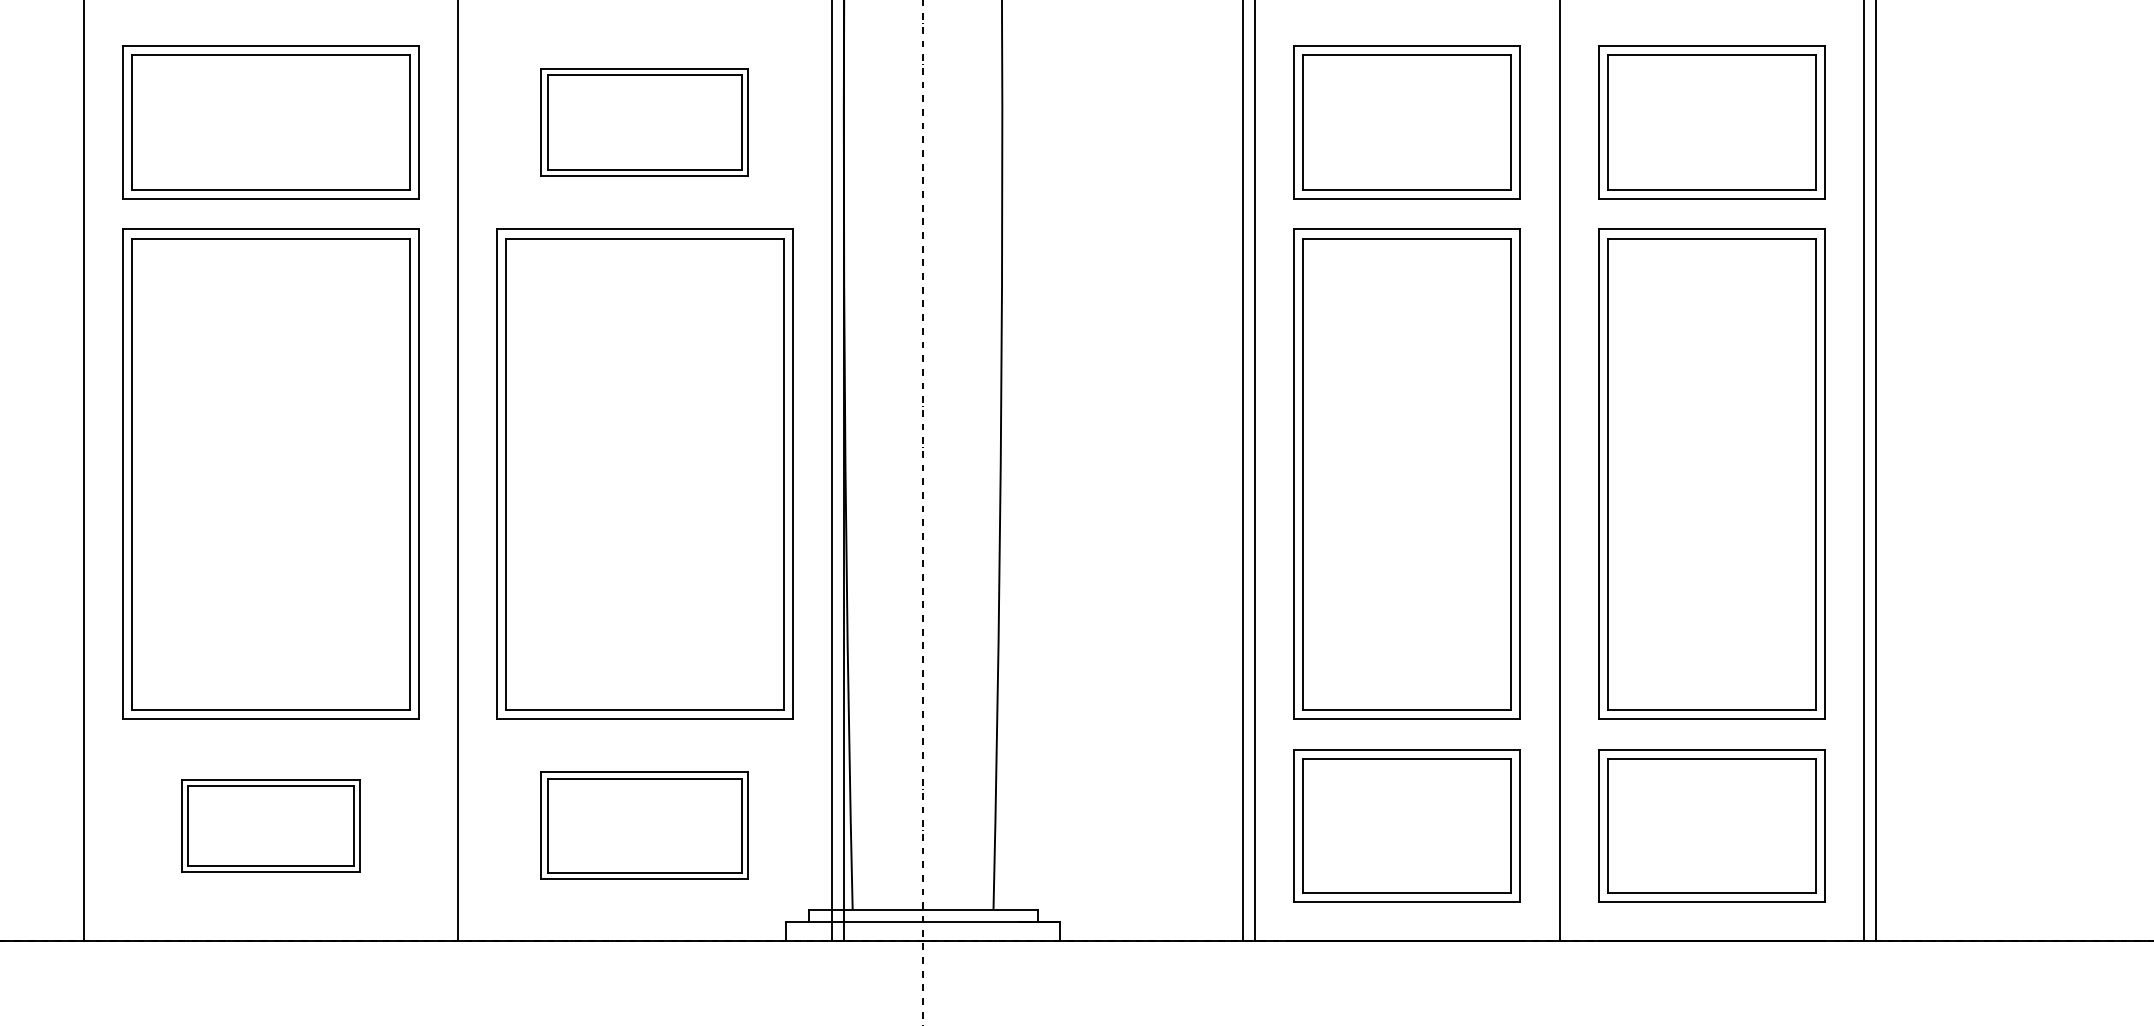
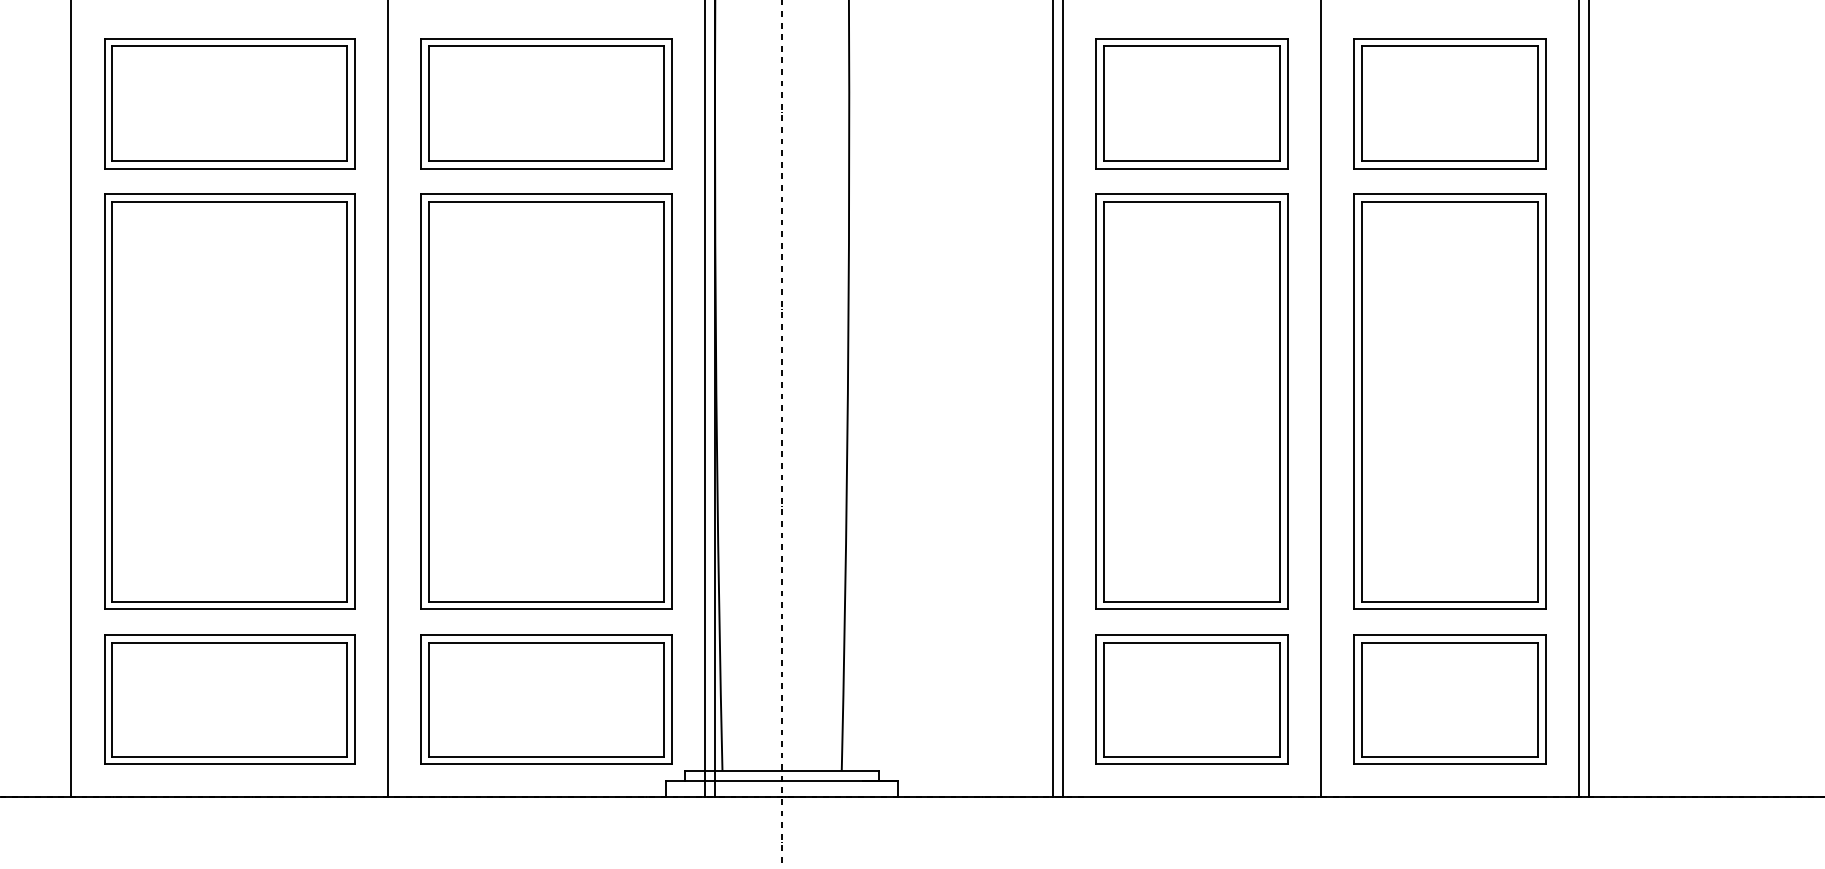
part: (644, 122) -> (546, 103), size x1.43
part: (270, 825) -> (229, 699), size x1.67
part: (644, 825) -> (546, 699), size x1.43

